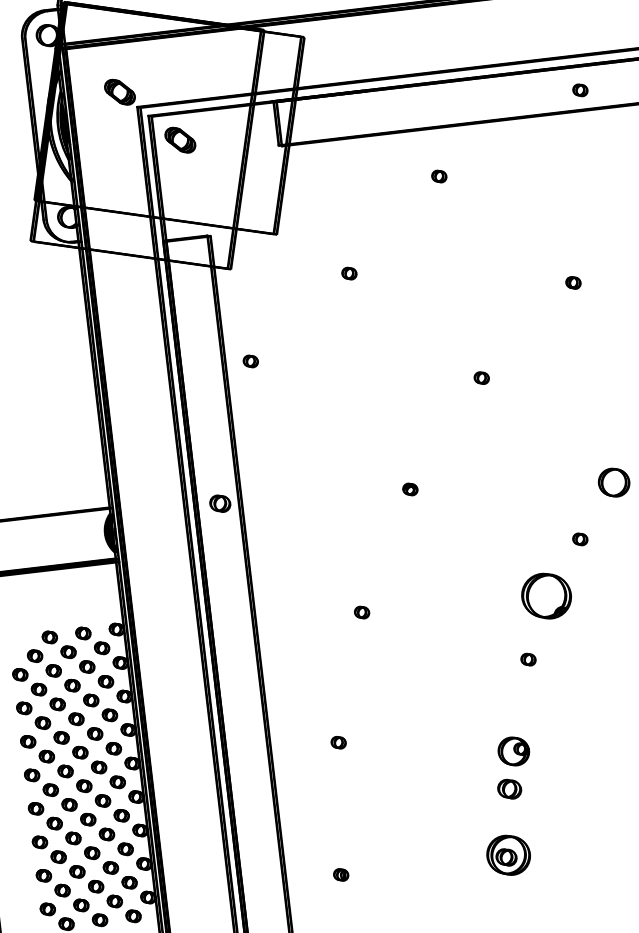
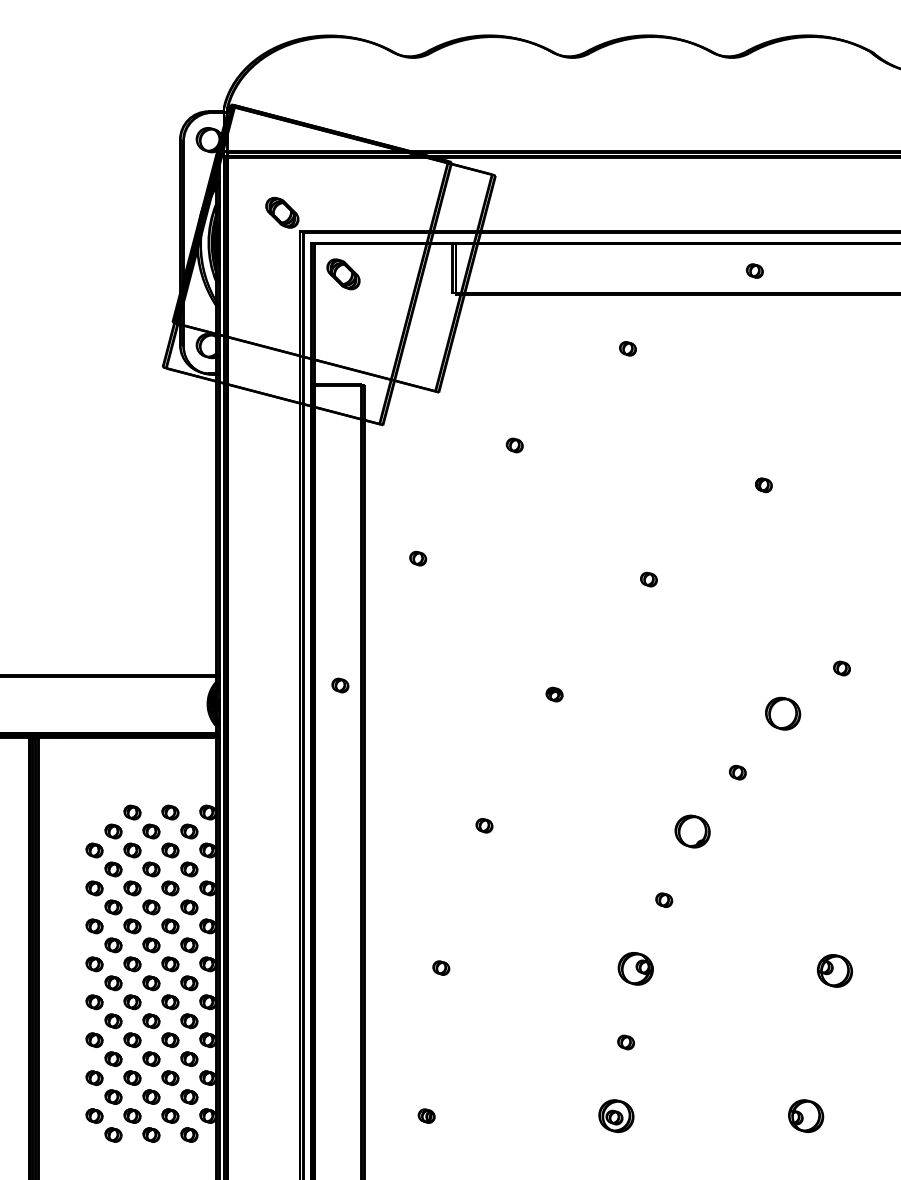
part: (579, 89) -> (754, 270), moved
part: (251, 361) -> (418, 558), moved
part: (220, 503) -> (340, 685), size x0.71
part: (546, 596) -> (692, 831), size x0.62
part: (513, 751) -> (635, 968), moved
part: (509, 789) -> (625, 1042), size x0.62
part: (508, 854) -> (616, 1115), size x0.71

